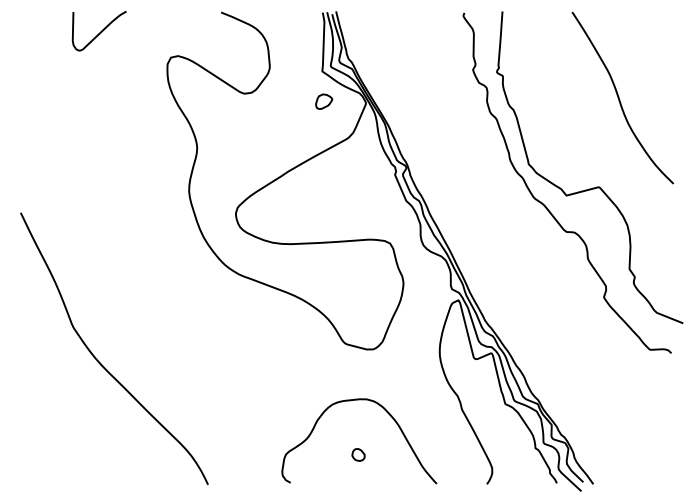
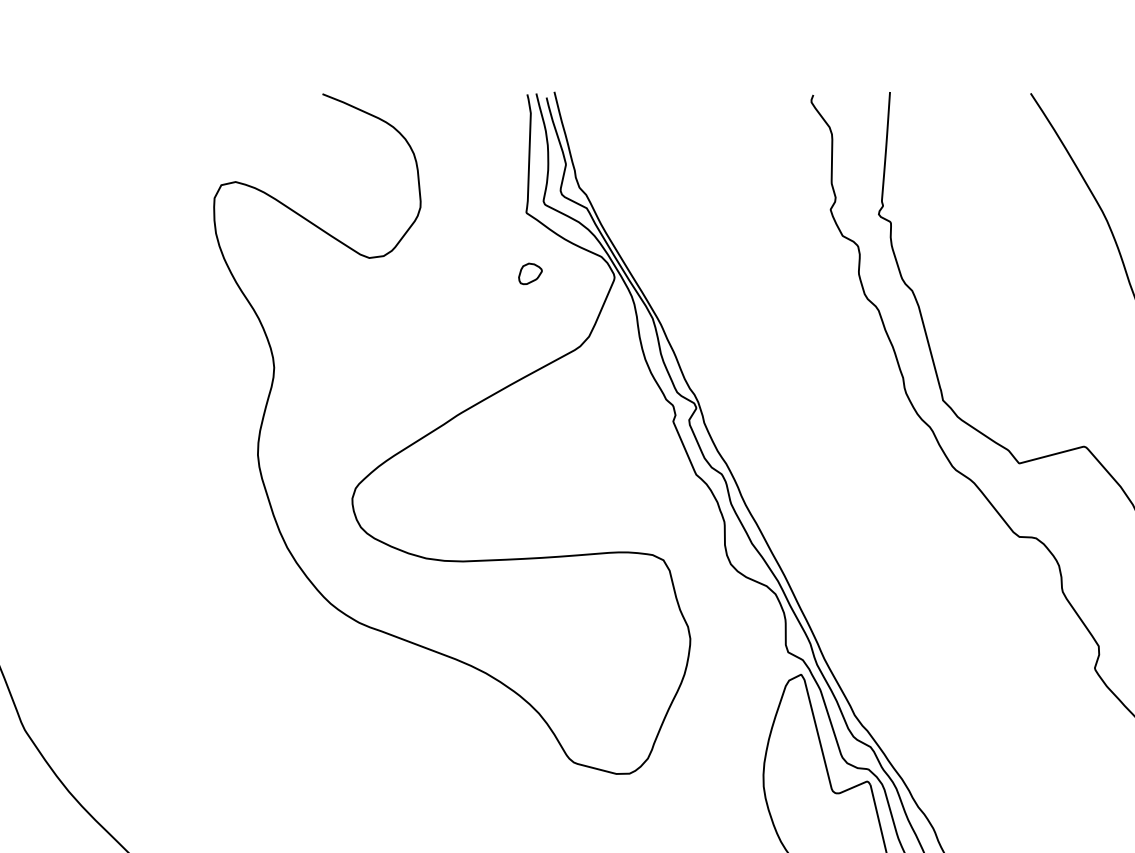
curve: (99, 32) -> (77, 134), removed
part: (324, 101) -> (530, 273), size x0.7

